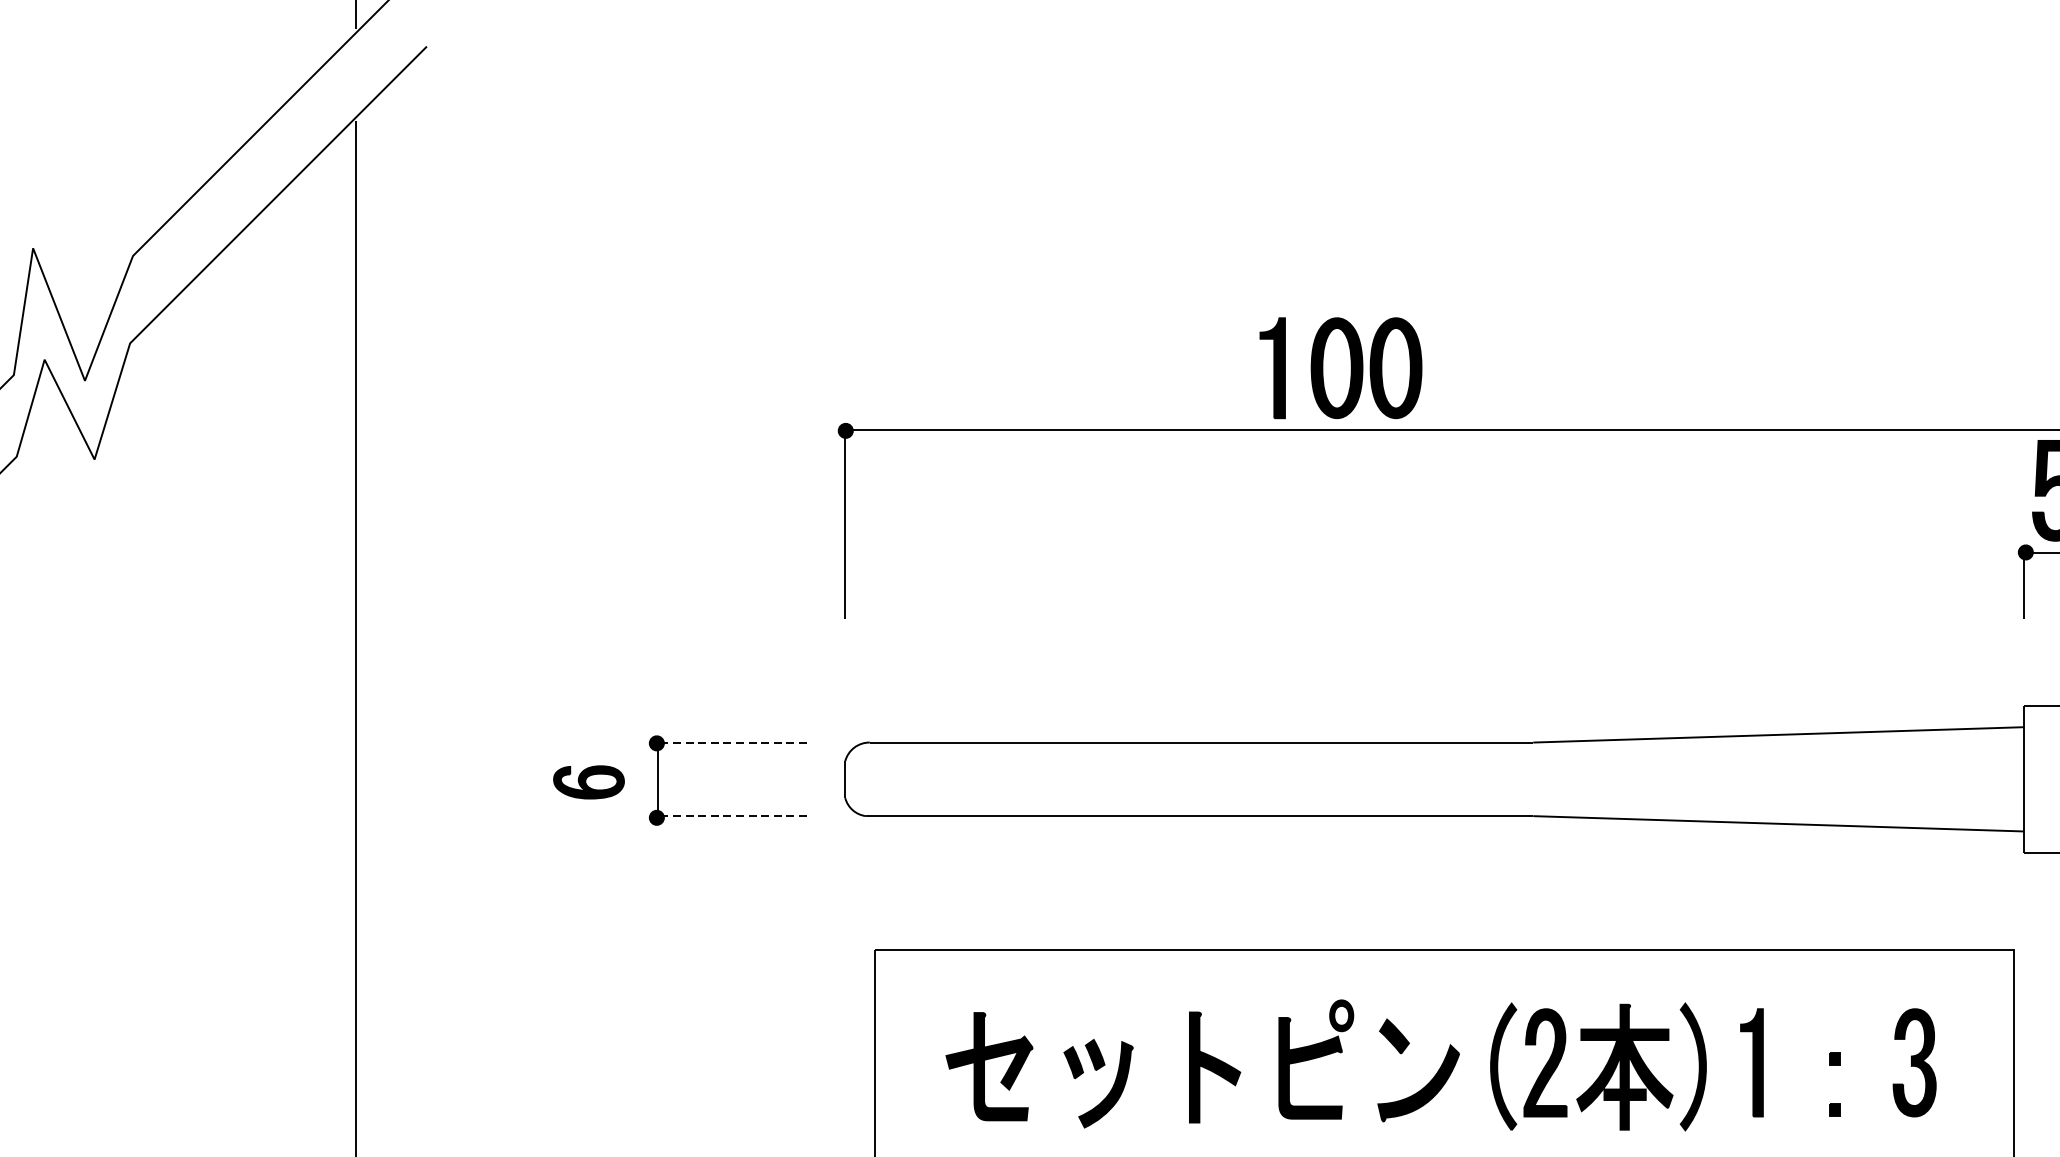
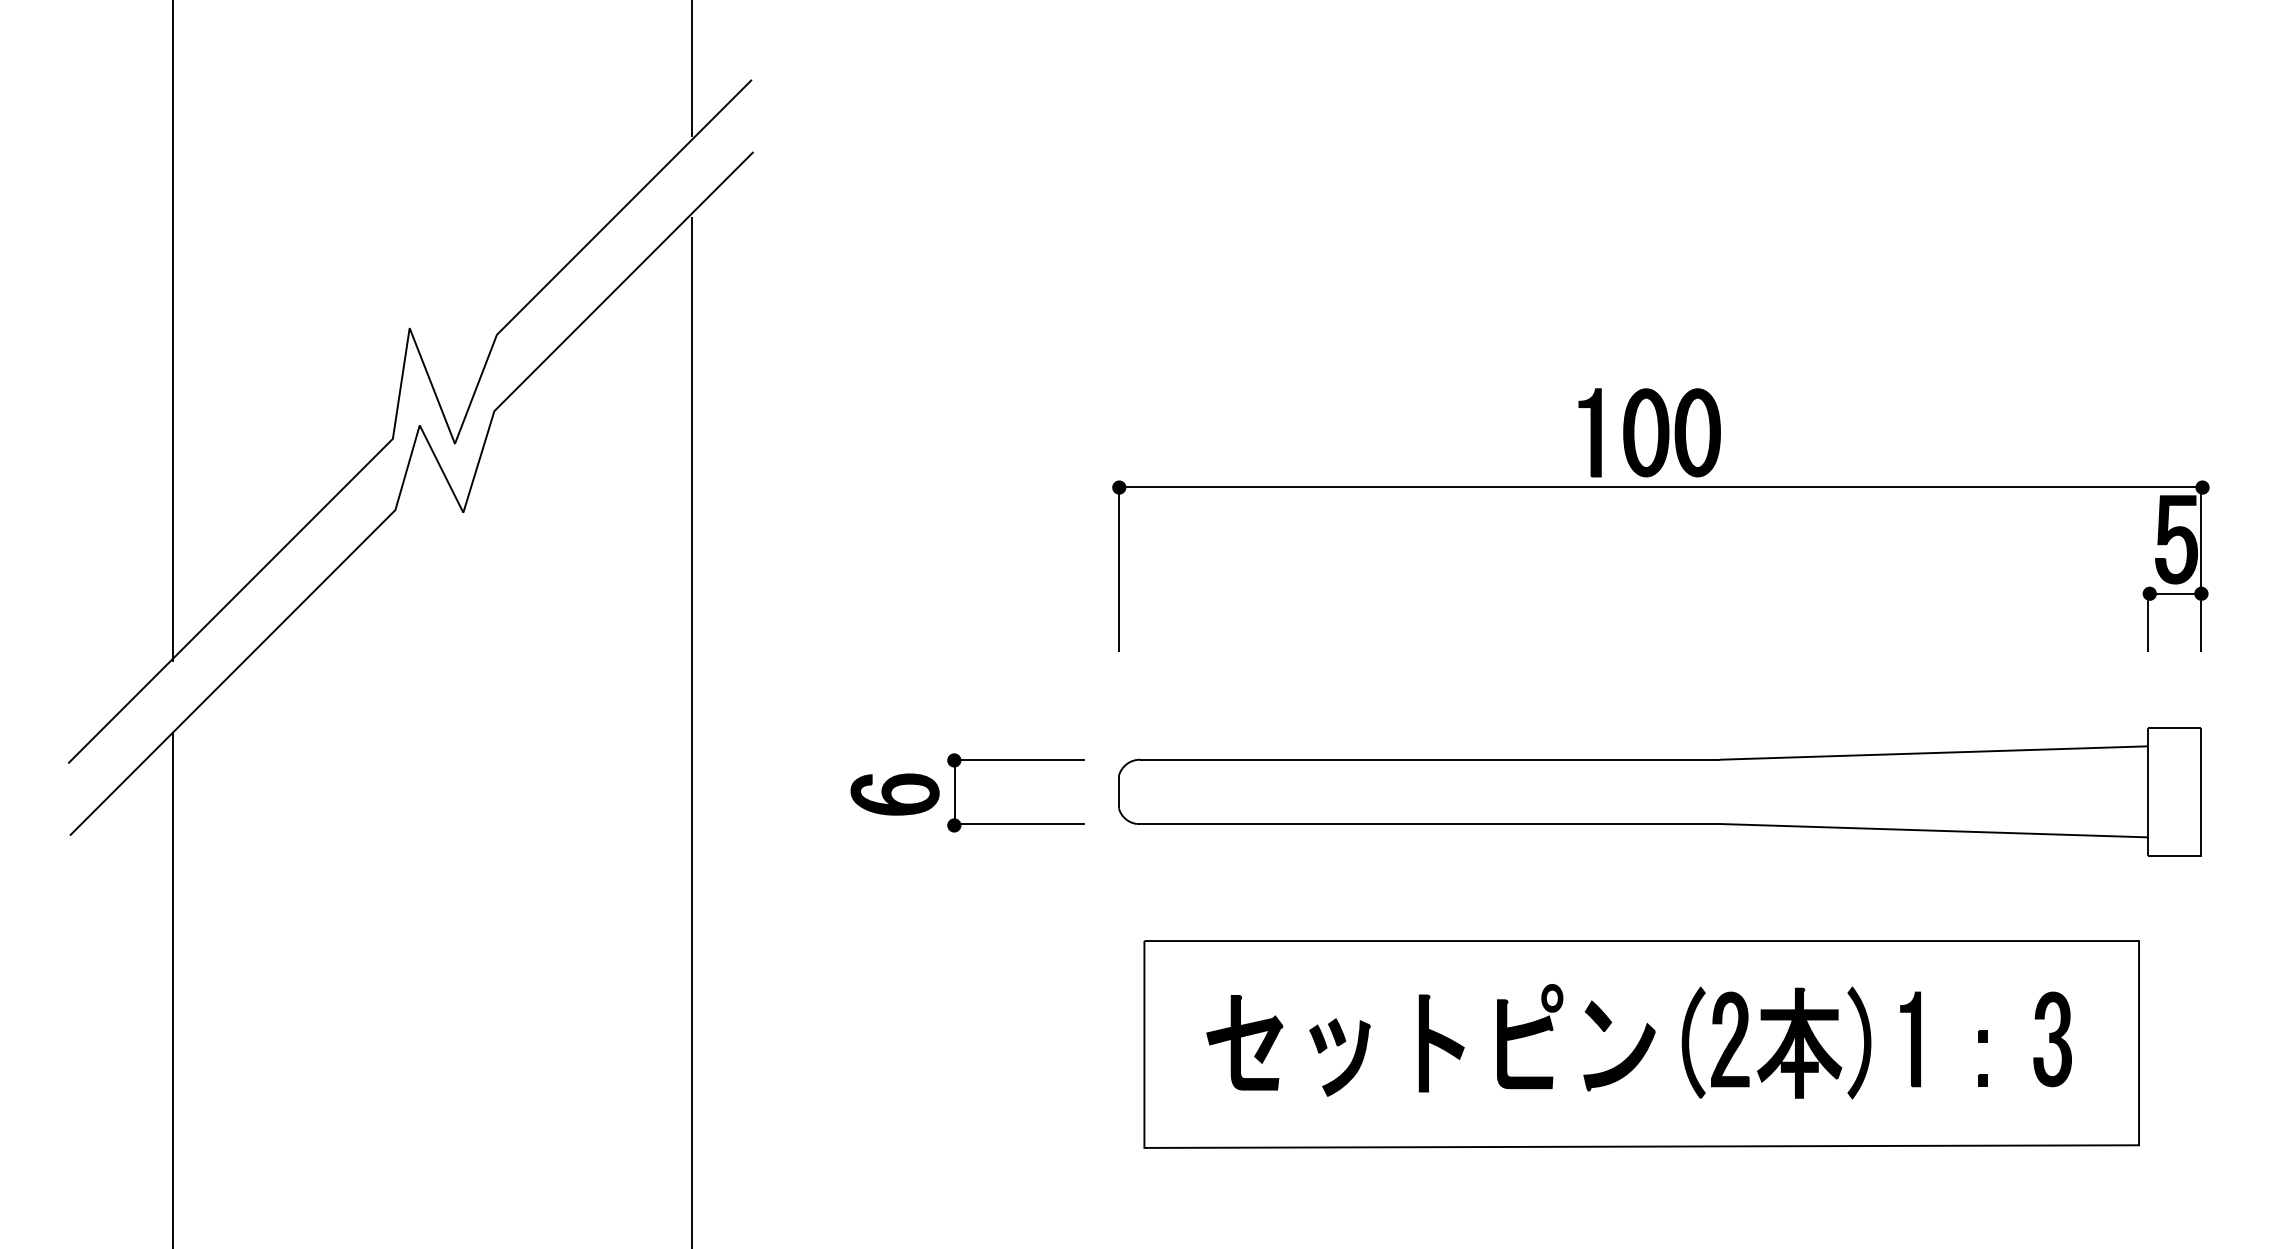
part: (1340, 367) -> (1649, 432), moved
line: (730, 742) -> (1018, 759), dashed -> solid
part: (588, 782) -> (894, 794), size x1.43
line: (730, 815) -> (1018, 823), dashed -> solid

